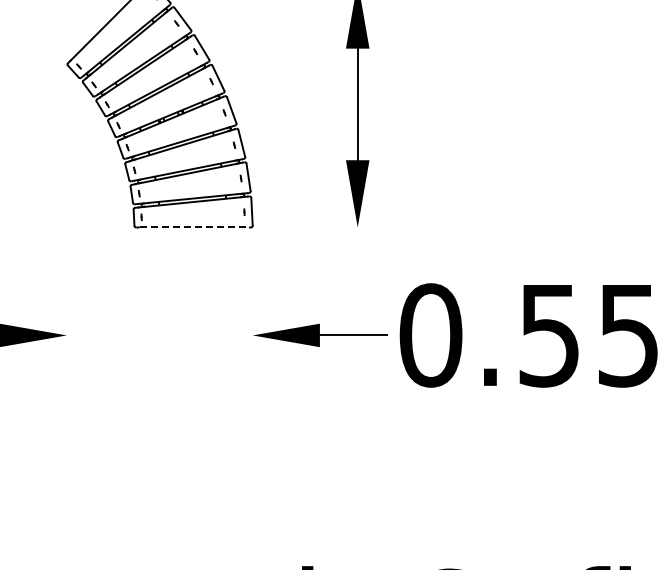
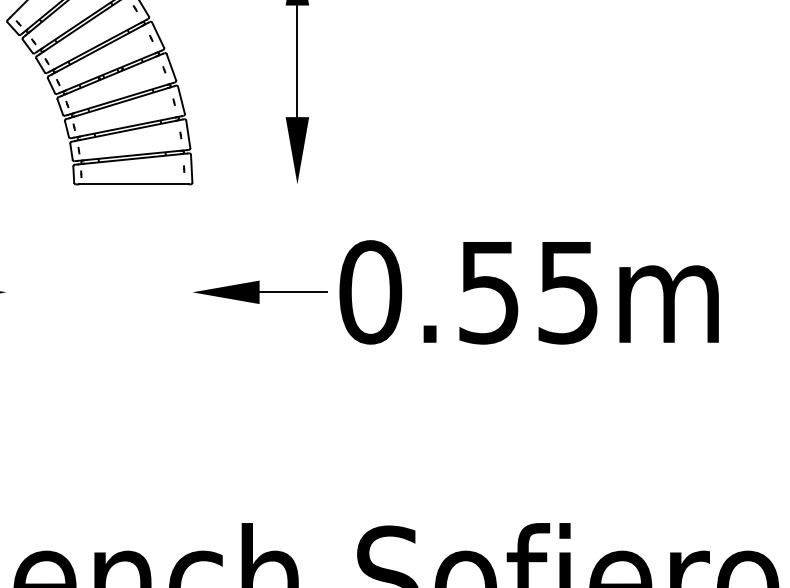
line: (194, 227) -> (134, 184), dashed -> solid

